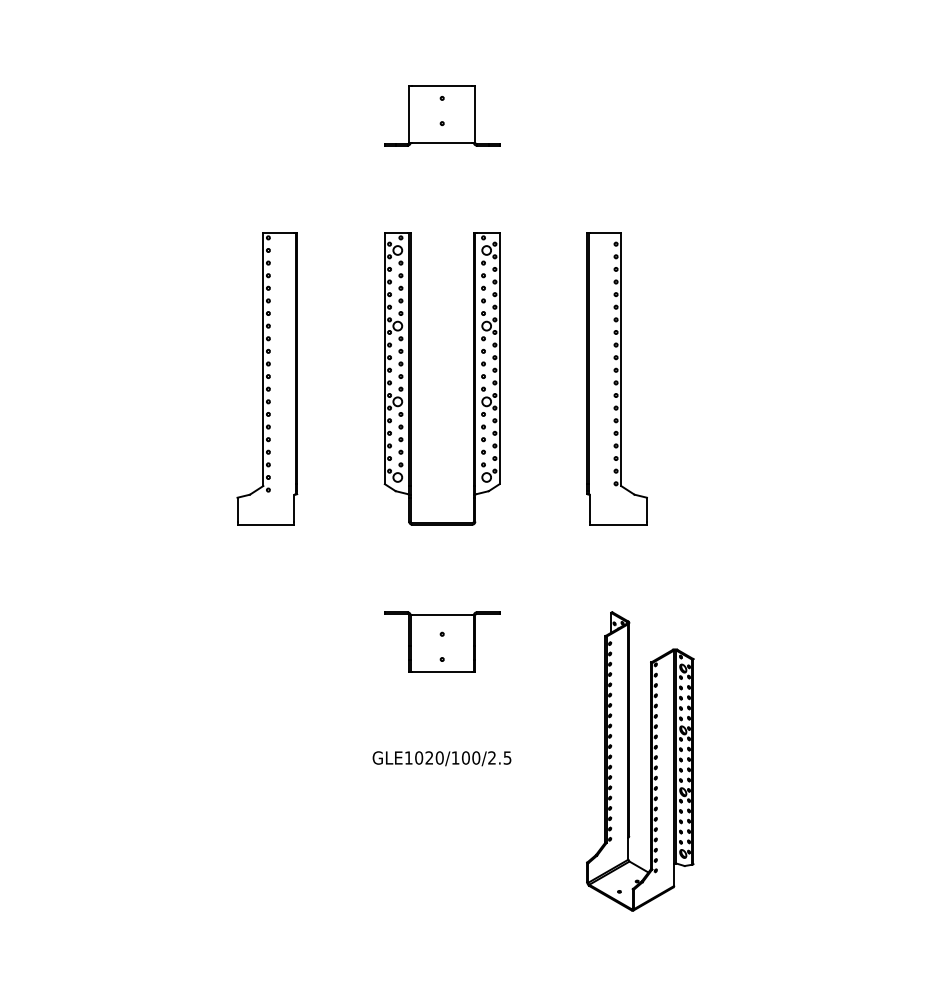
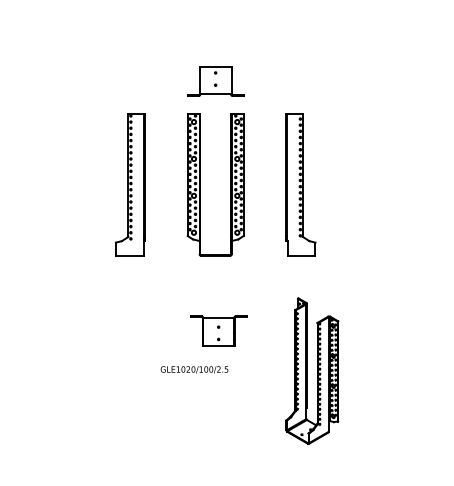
part: (441, 115) -> (215, 81), moved
part: (441, 641) -> (218, 330), moved
text: (441, 758) -> (194, 369), moved

